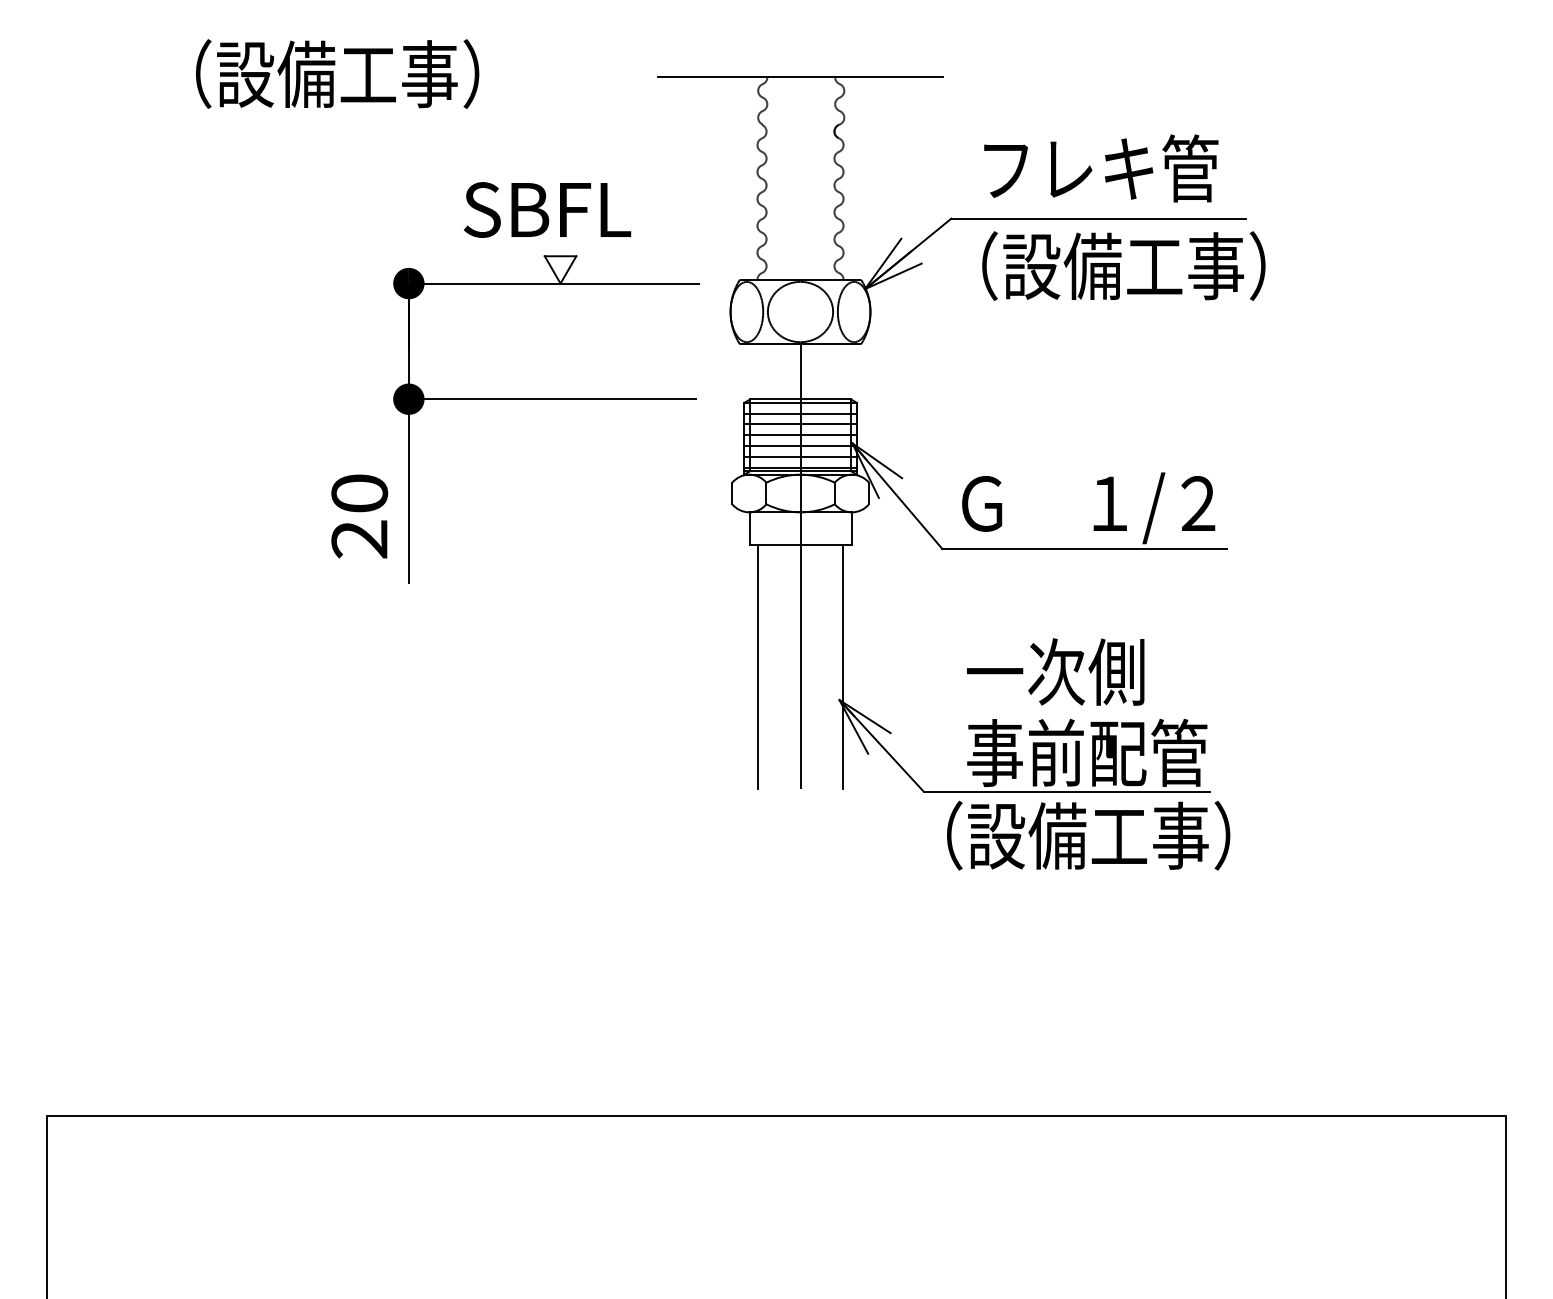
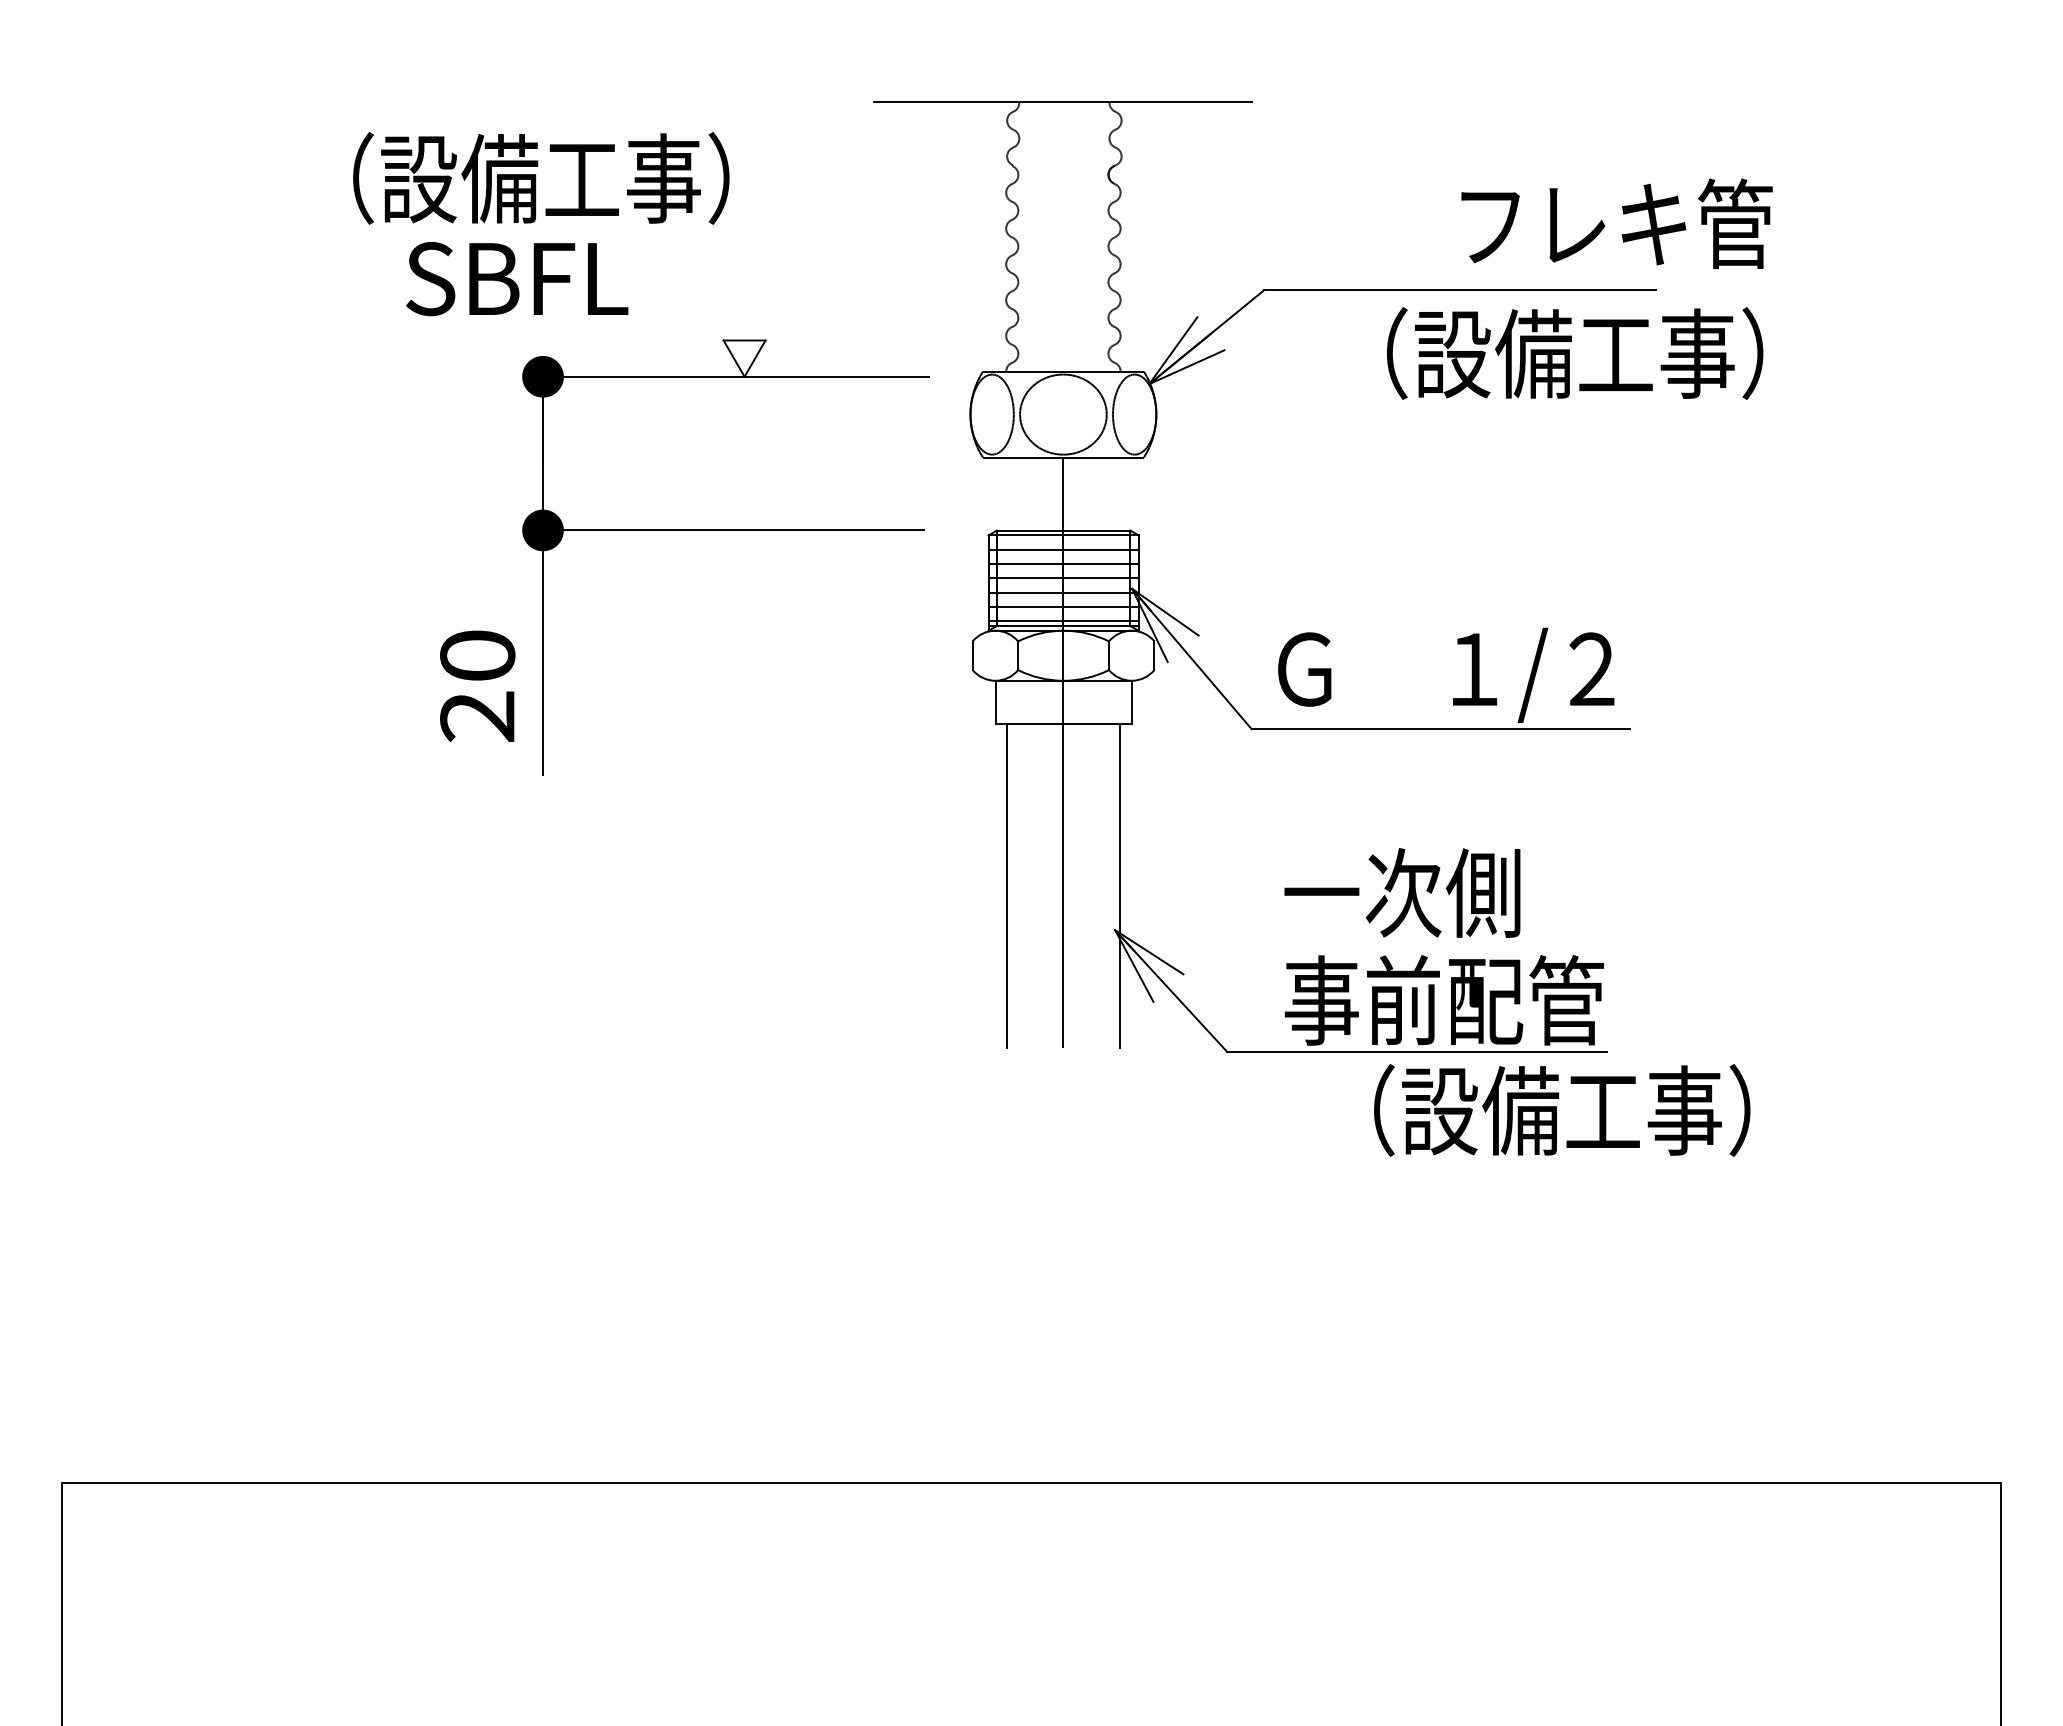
text: (337, 74) -> (541, 178), moved
text: (1100, 168) -> (1616, 223), moved
text: (547, 210) -> (517, 279), moved
text: (1124, 266) -> (1575, 353), moved
text: (1088, 835) -> (1562, 1110), moved

